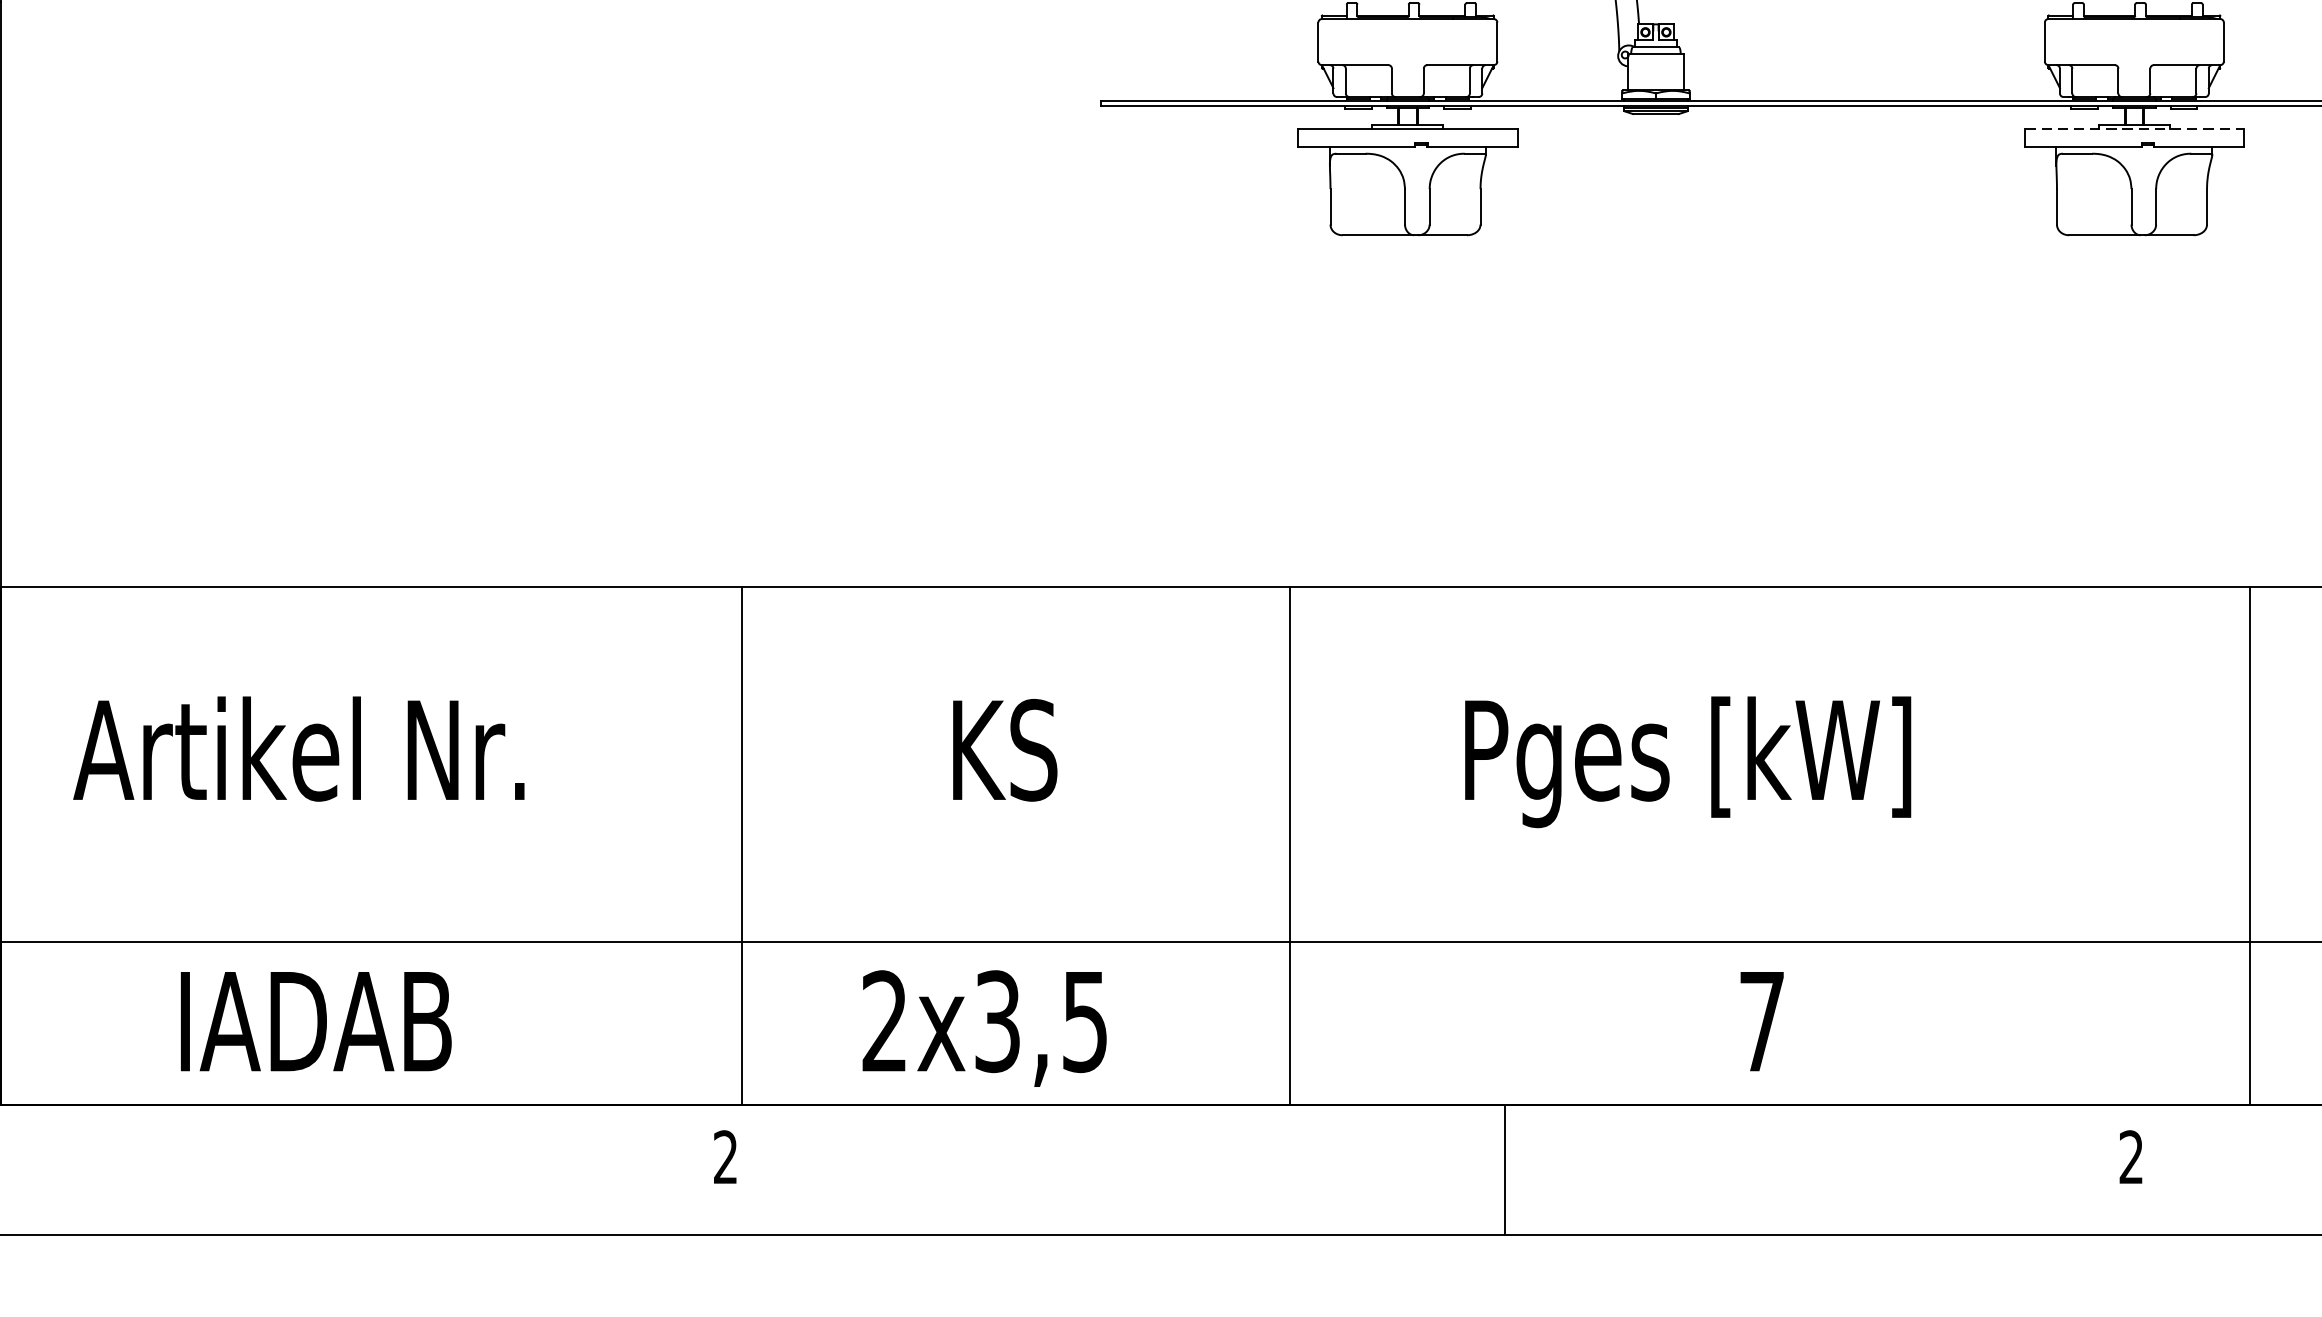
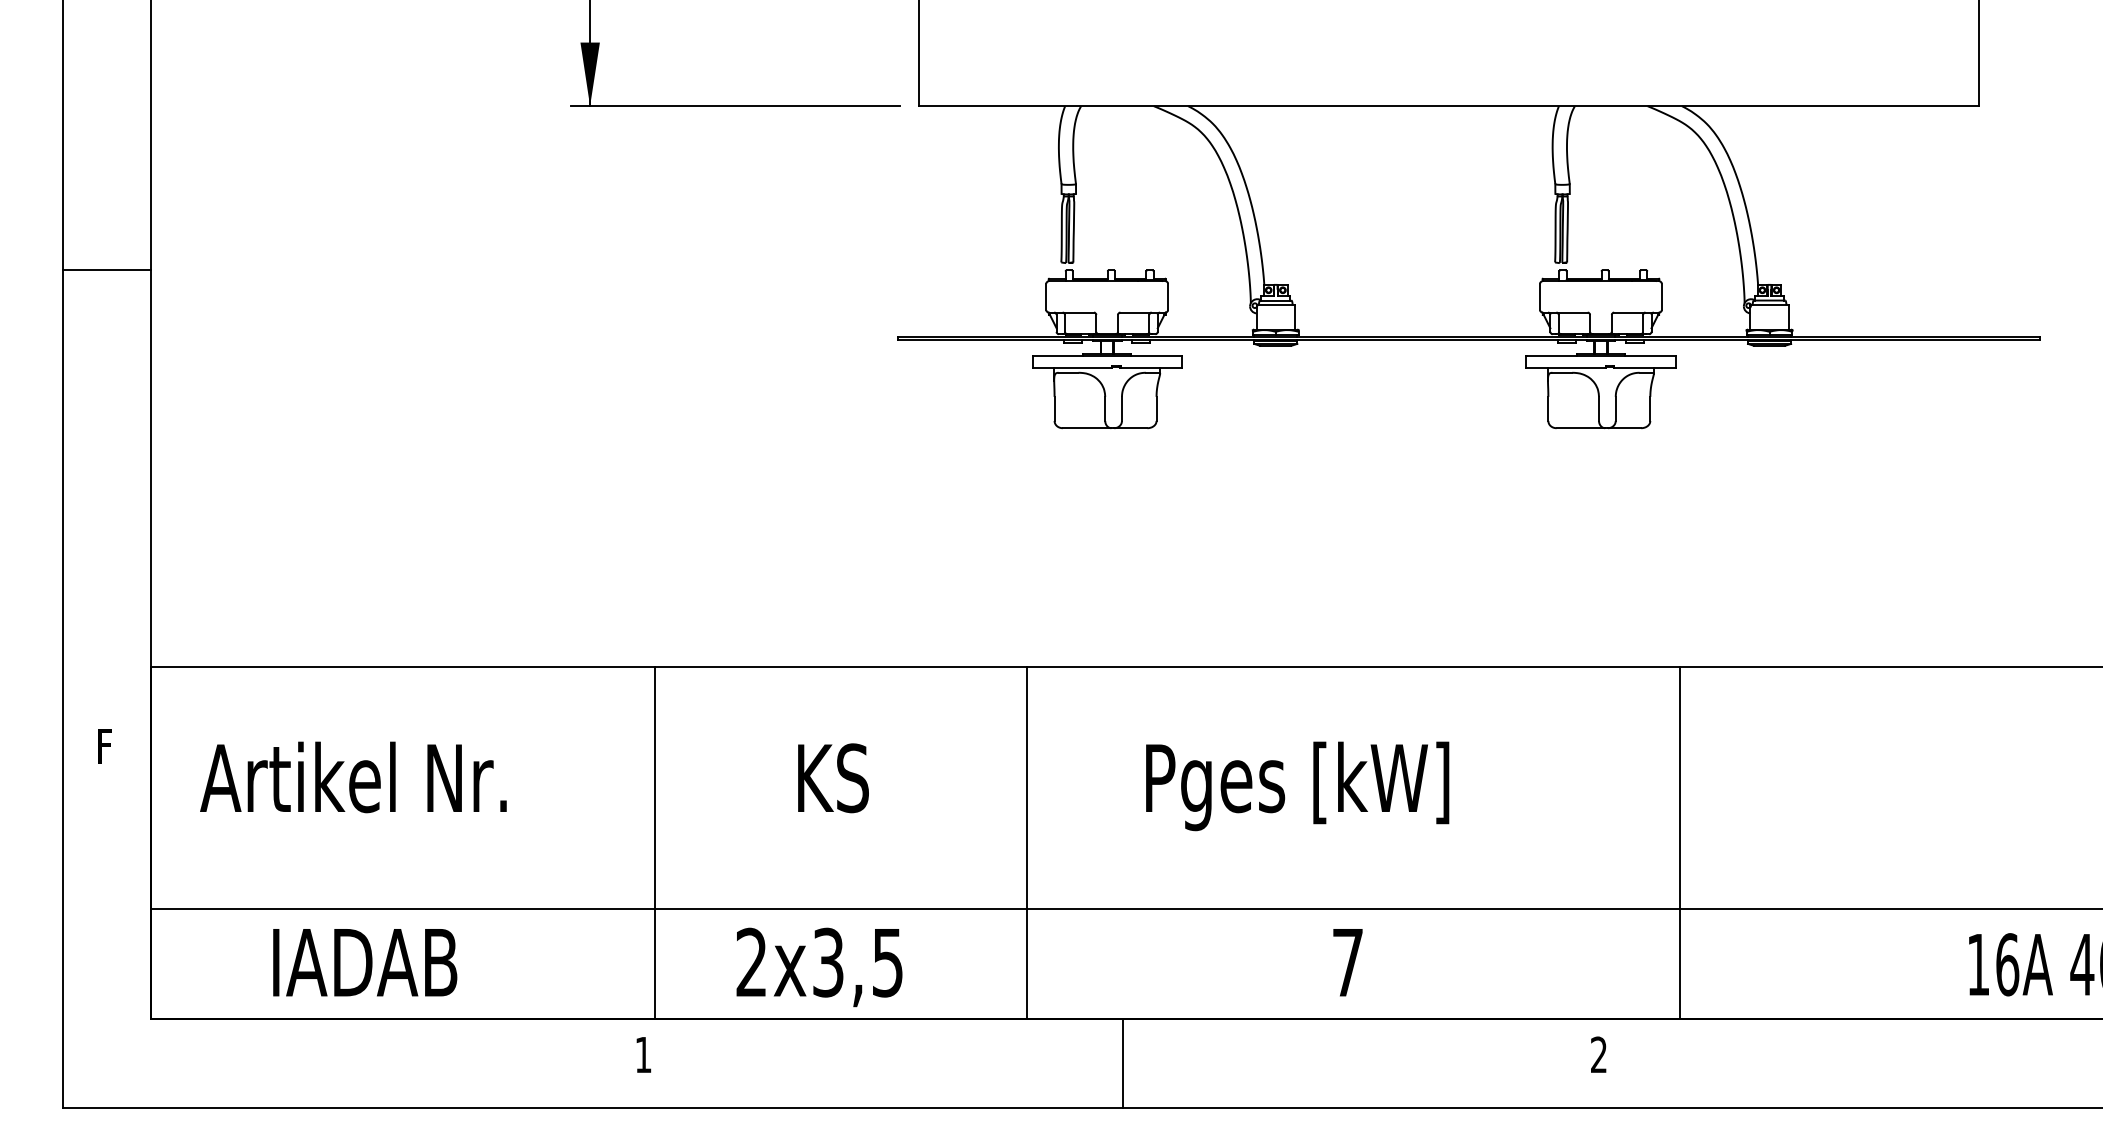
line: (2135, 128) -> (1601, 355), dashed -> solid
text: (725, 1156) -> (643, 1054), 2 -> 1
line: (1503, 1169) -> (1122, 1063), moved

